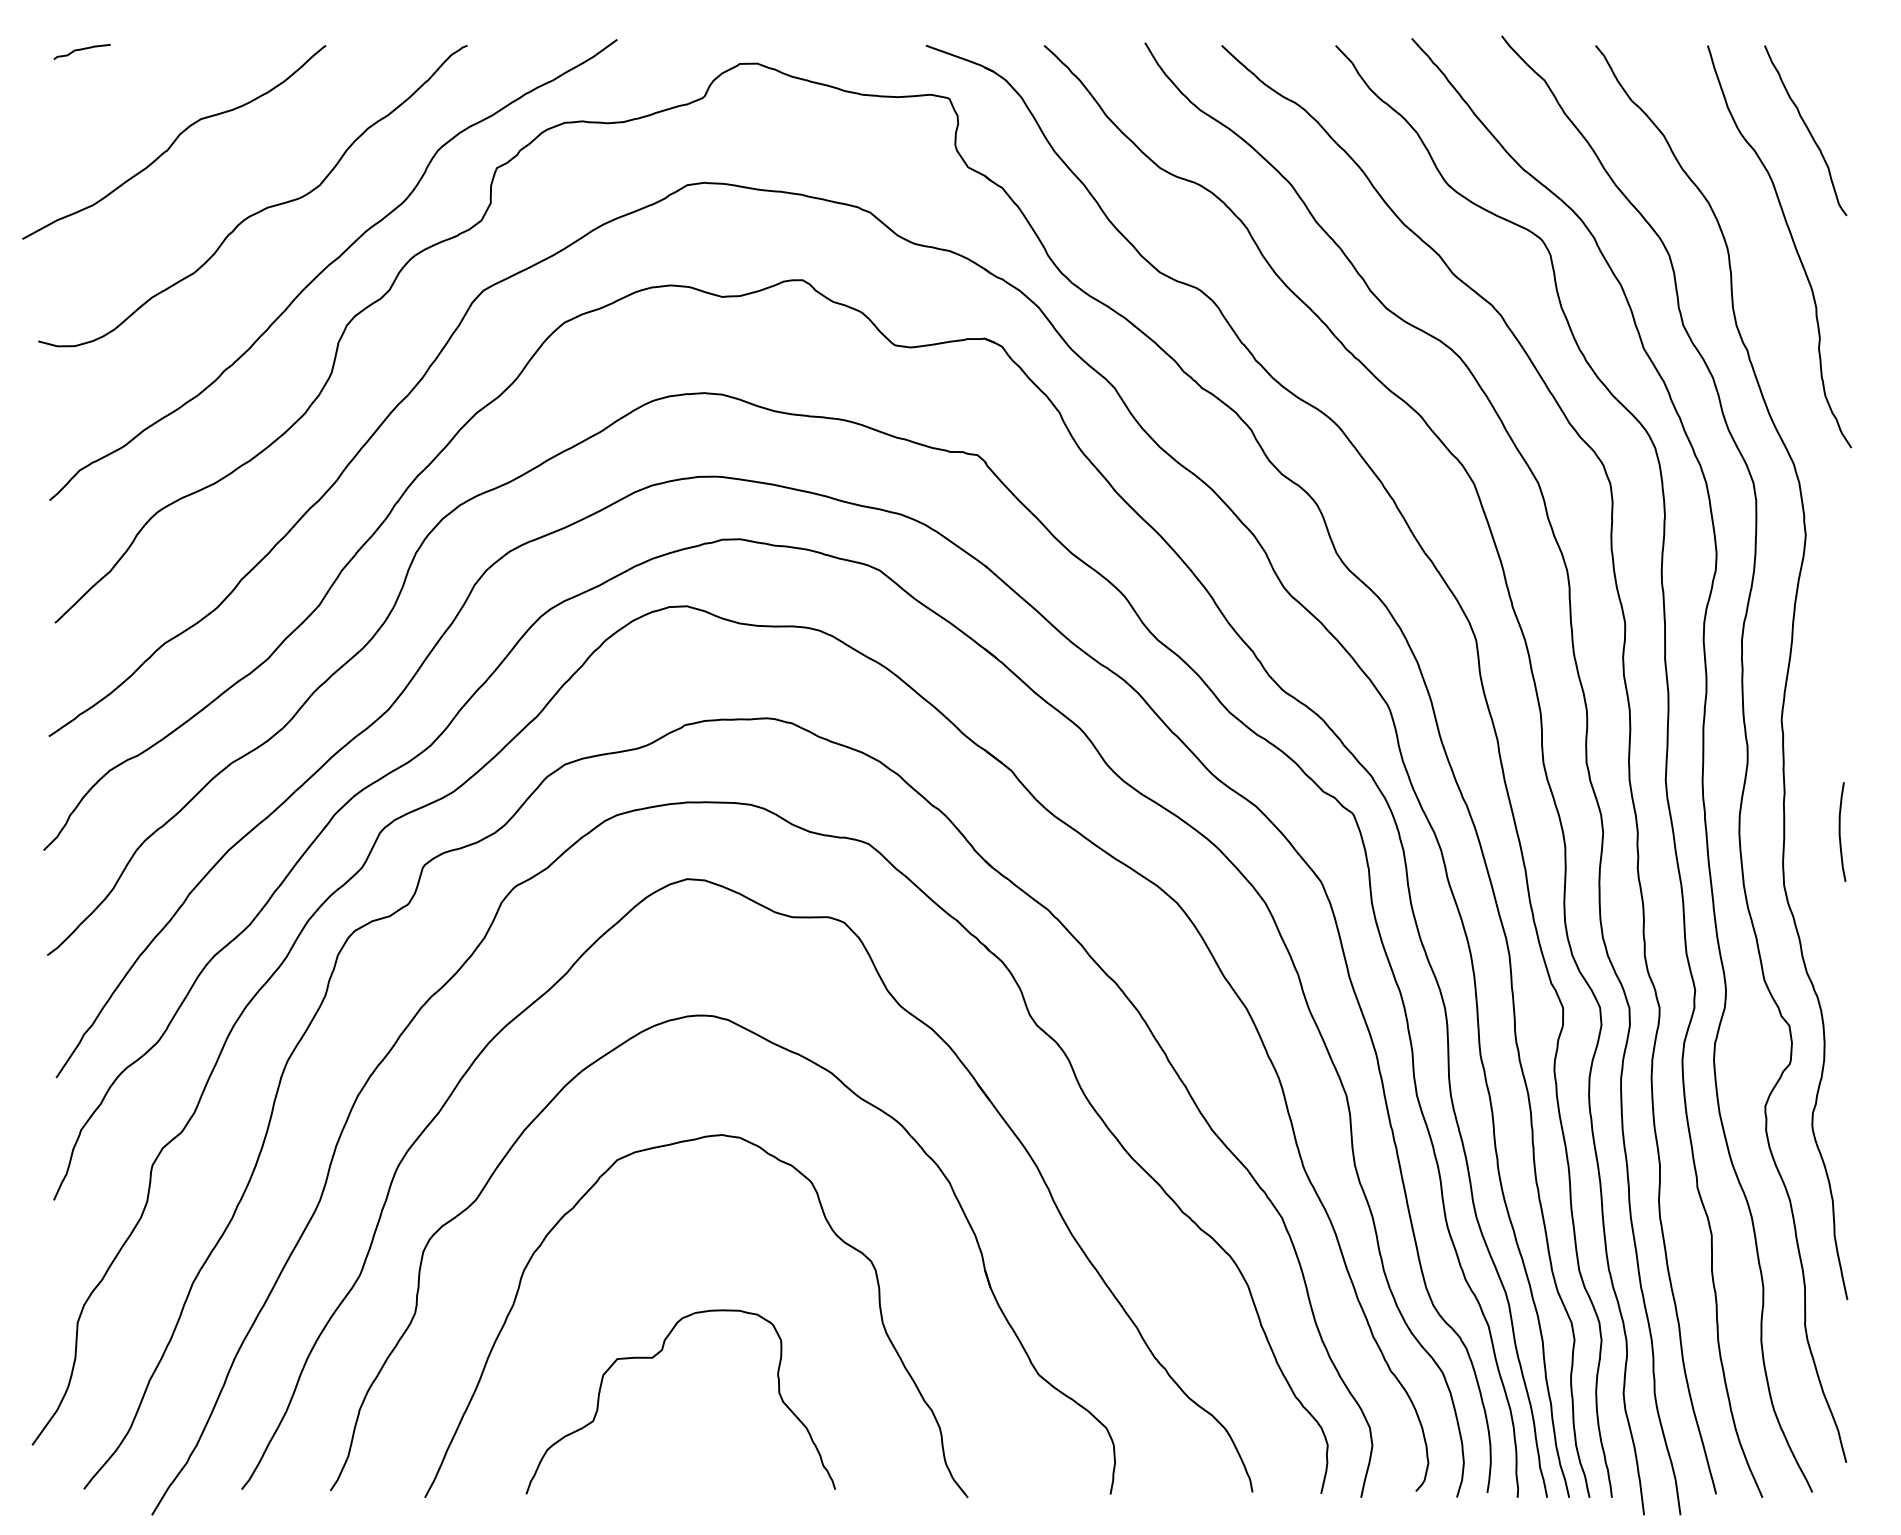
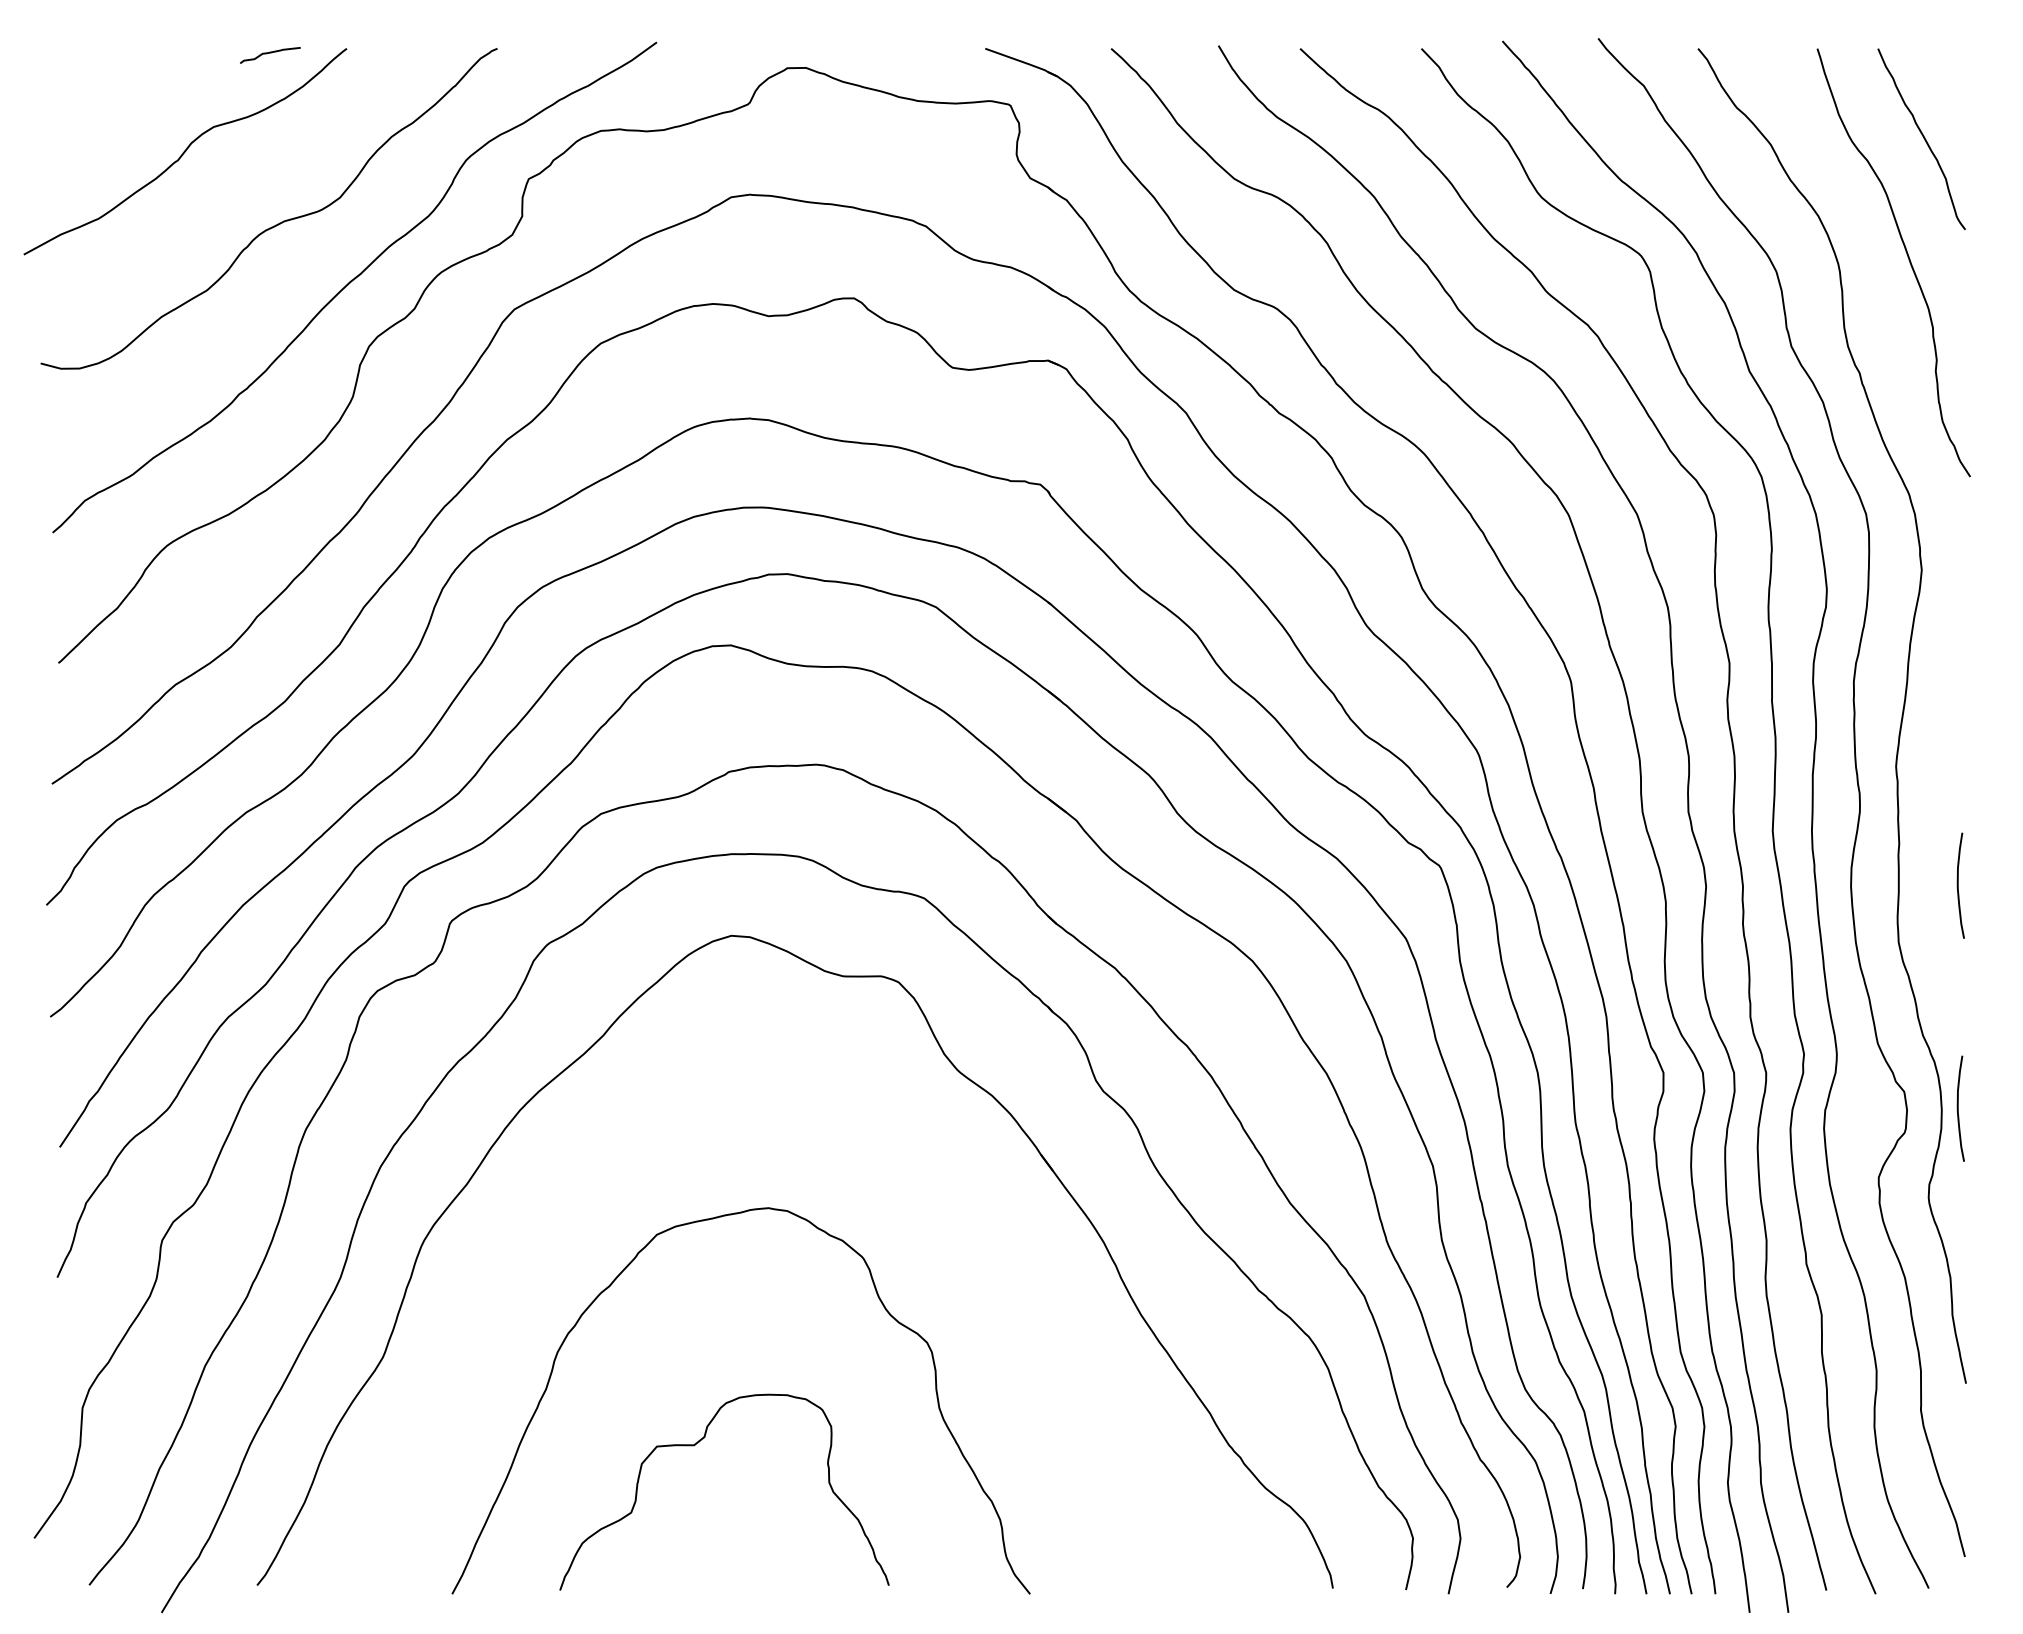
curve: (82, 50) -> (270, 53), moved
curve: (1840, 1041) -> (1958, 1108), added
part: (855, 1095) -> (910, 1166), removed

